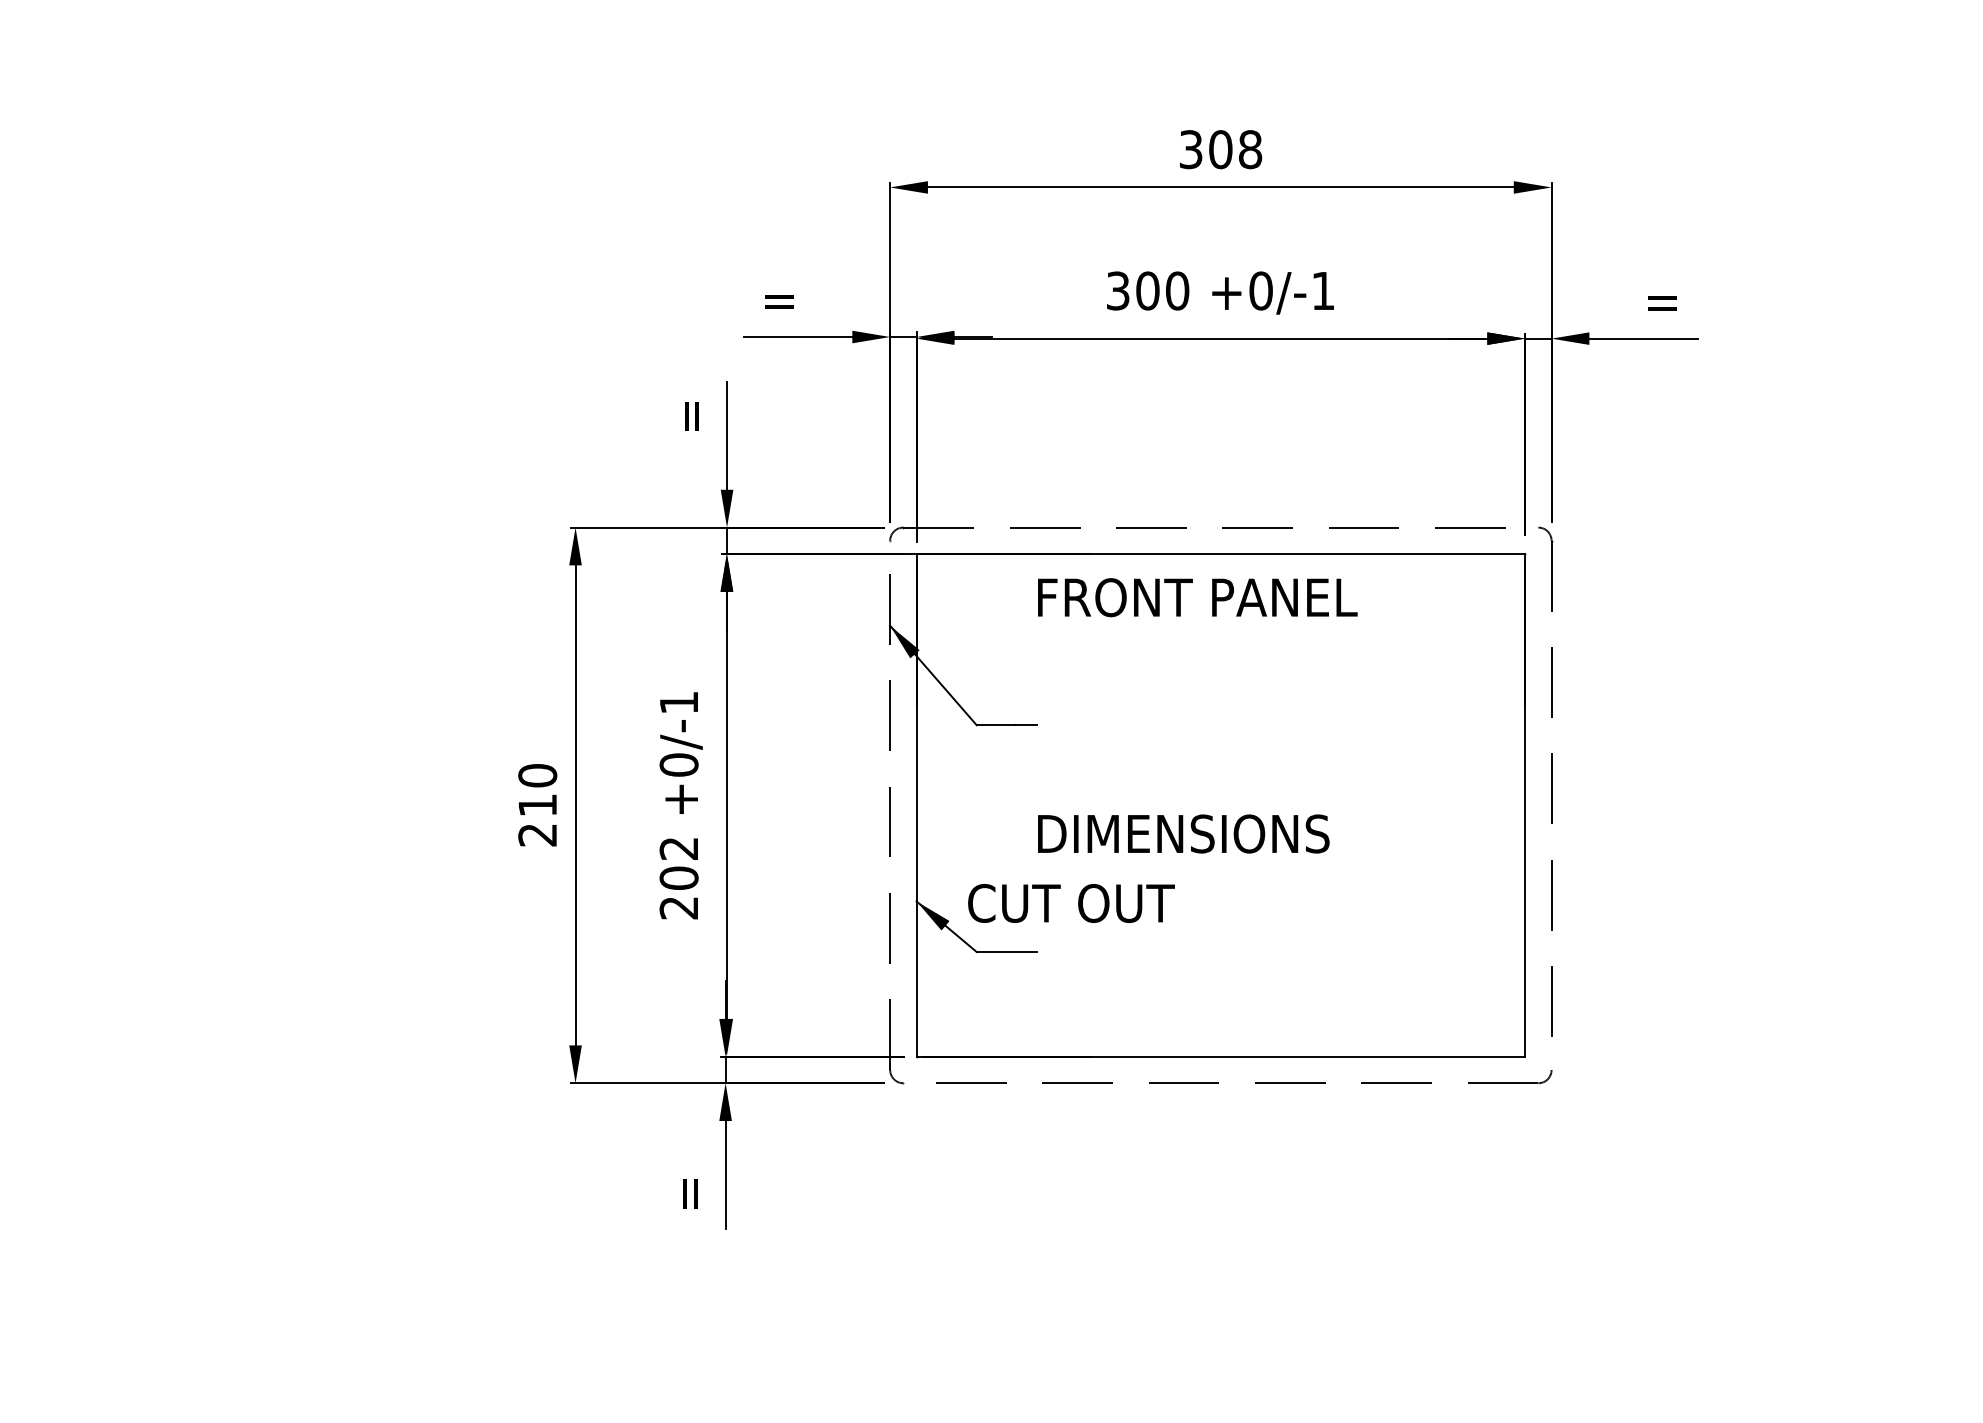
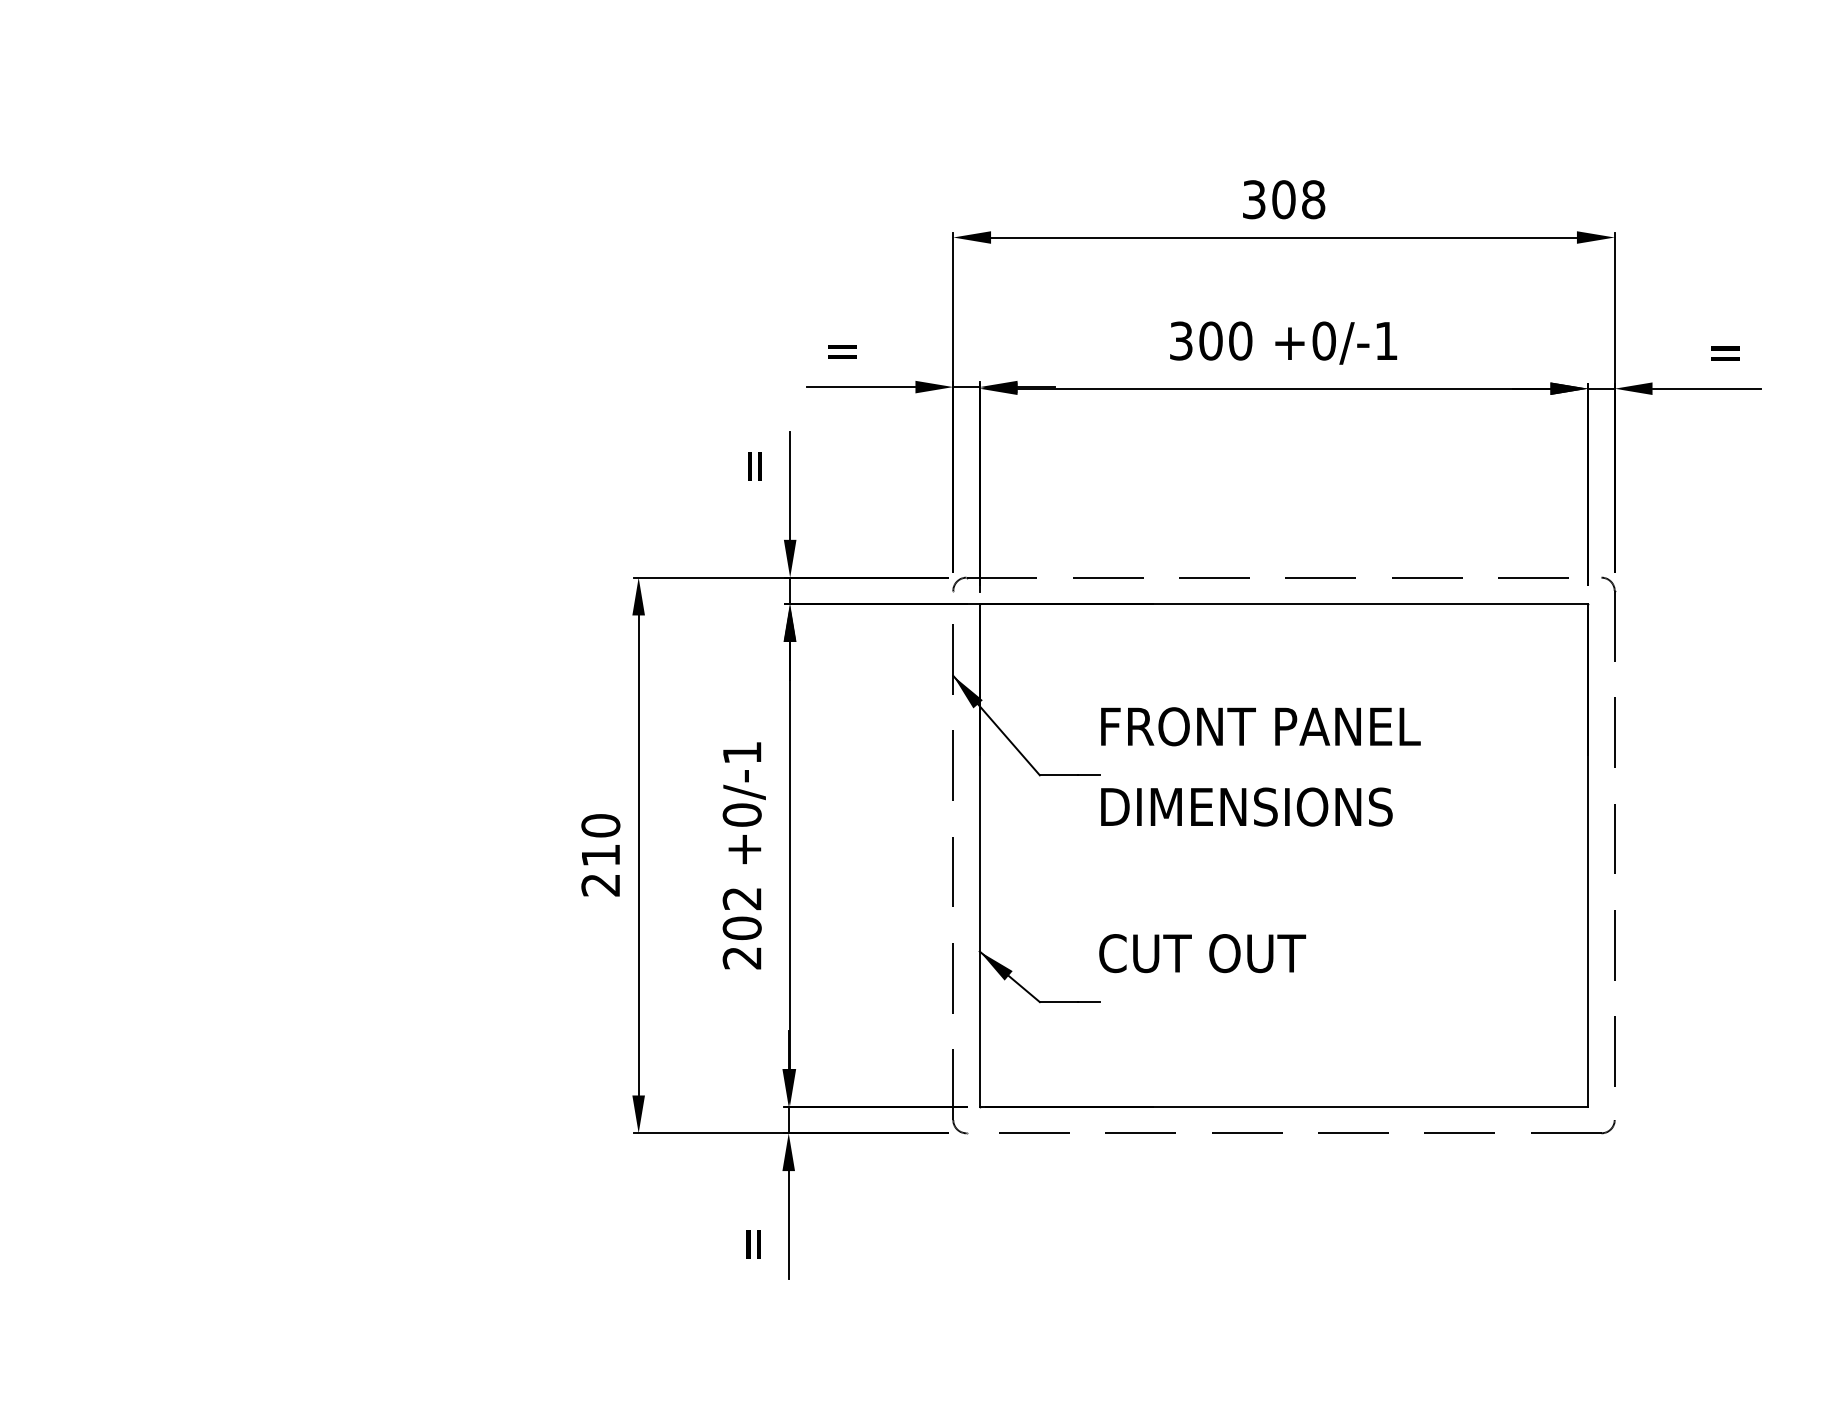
text: (1197, 597) -> (1260, 726), moved
text: (1183, 833) -> (1246, 806), moved
text: (1071, 903) -> (1202, 953), moved

